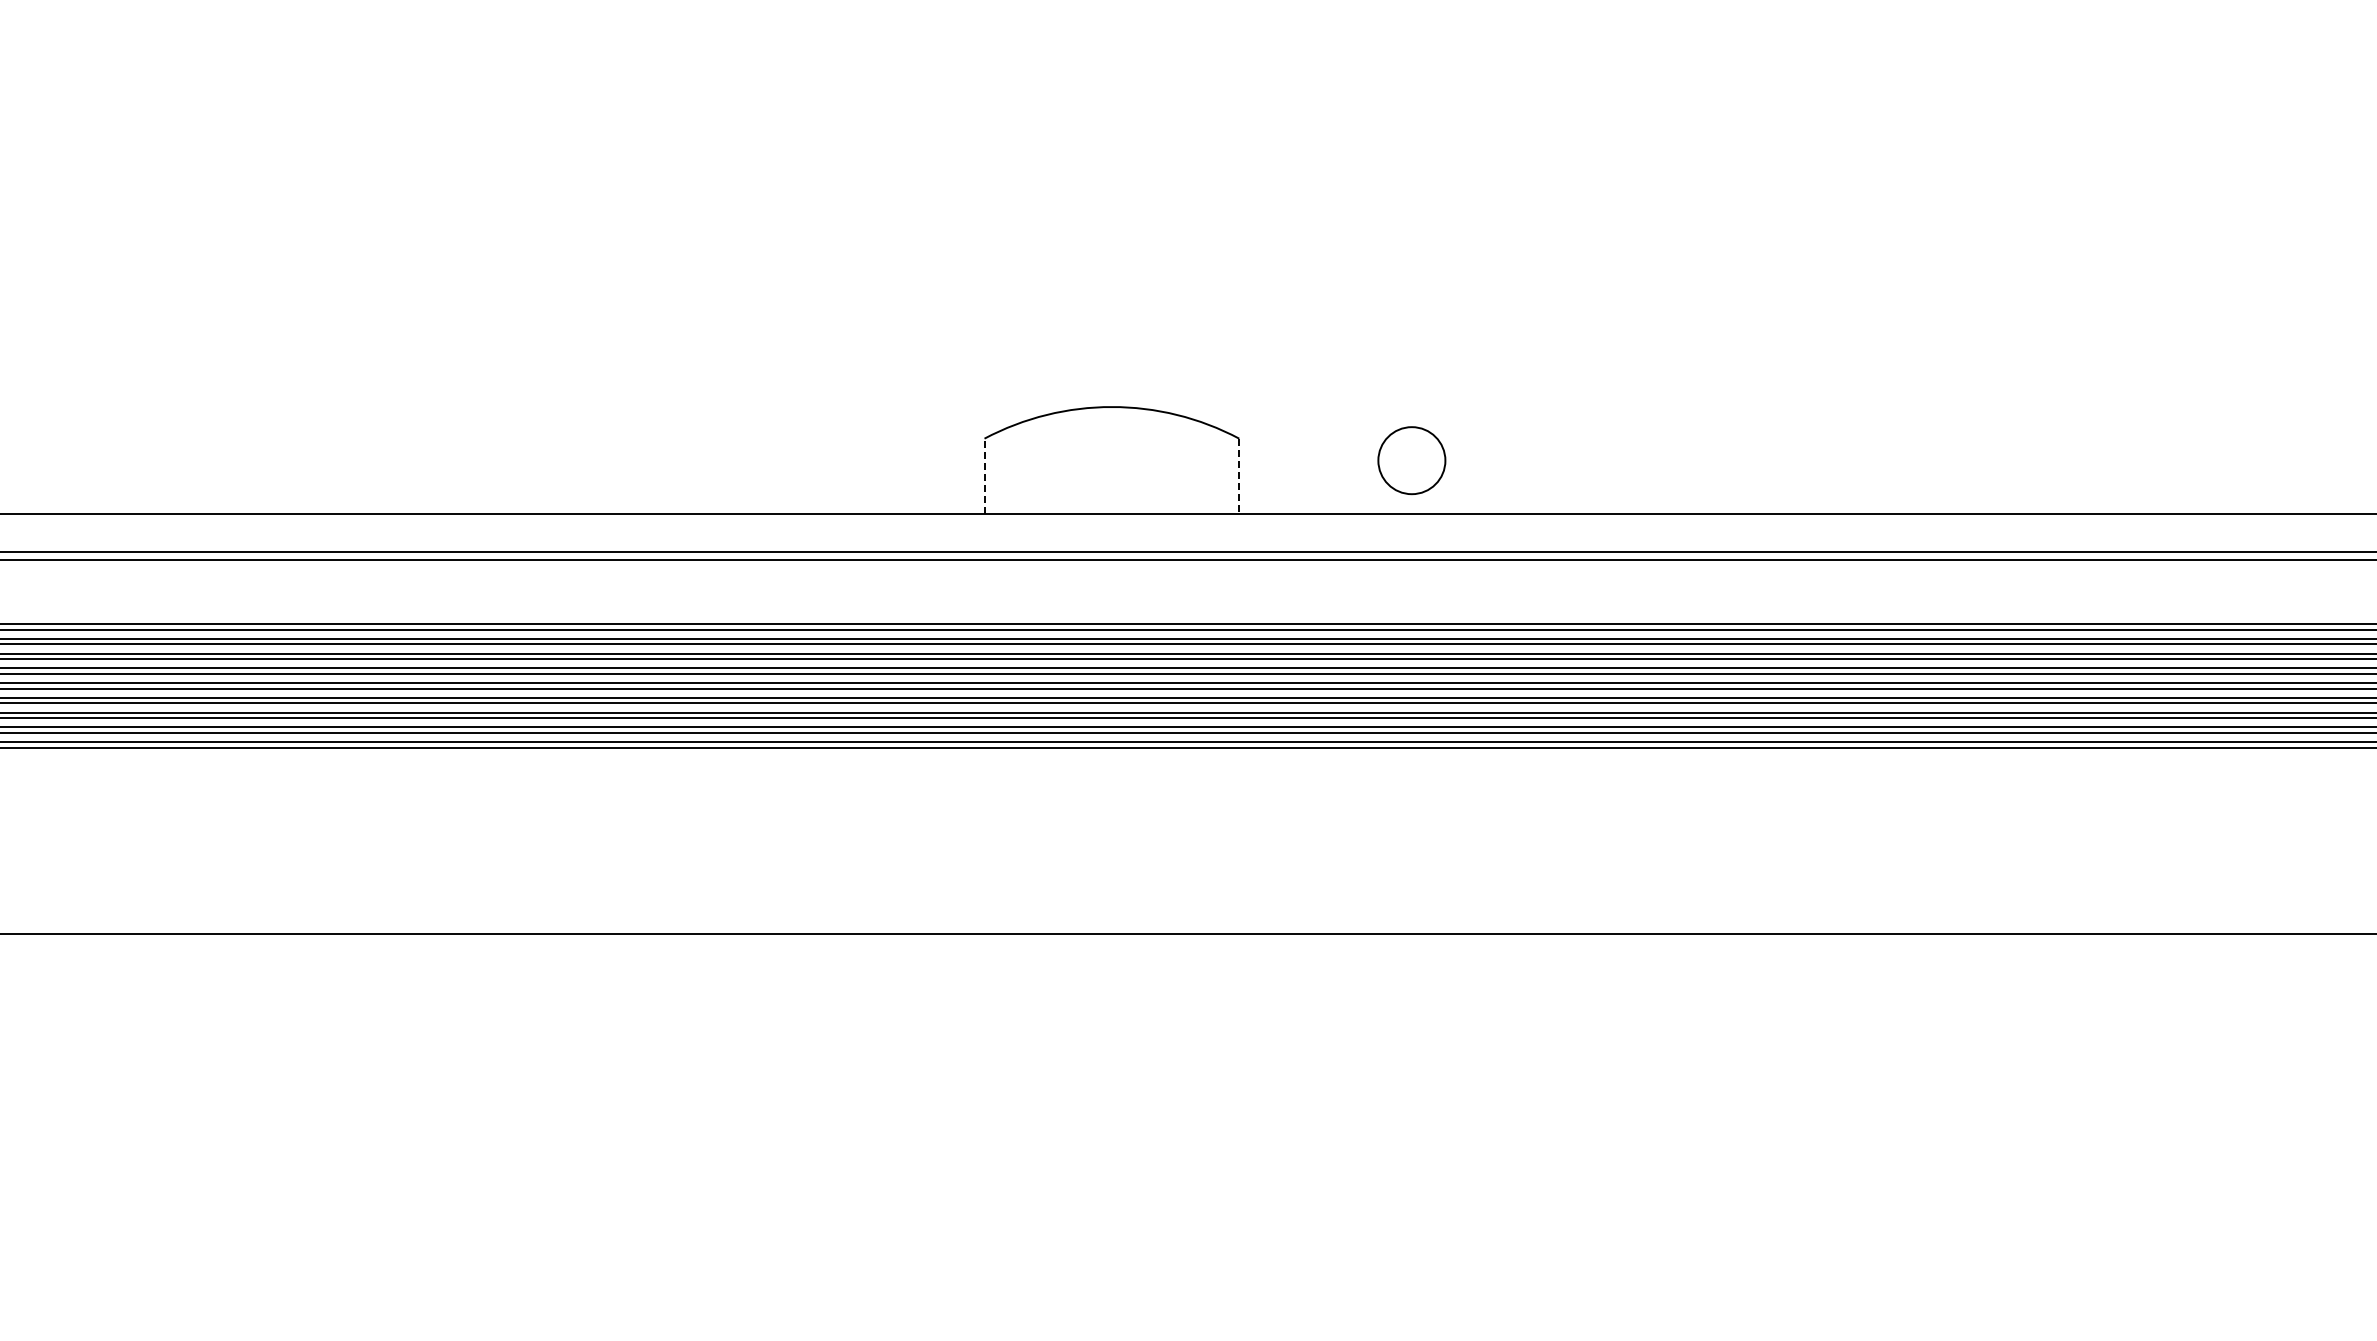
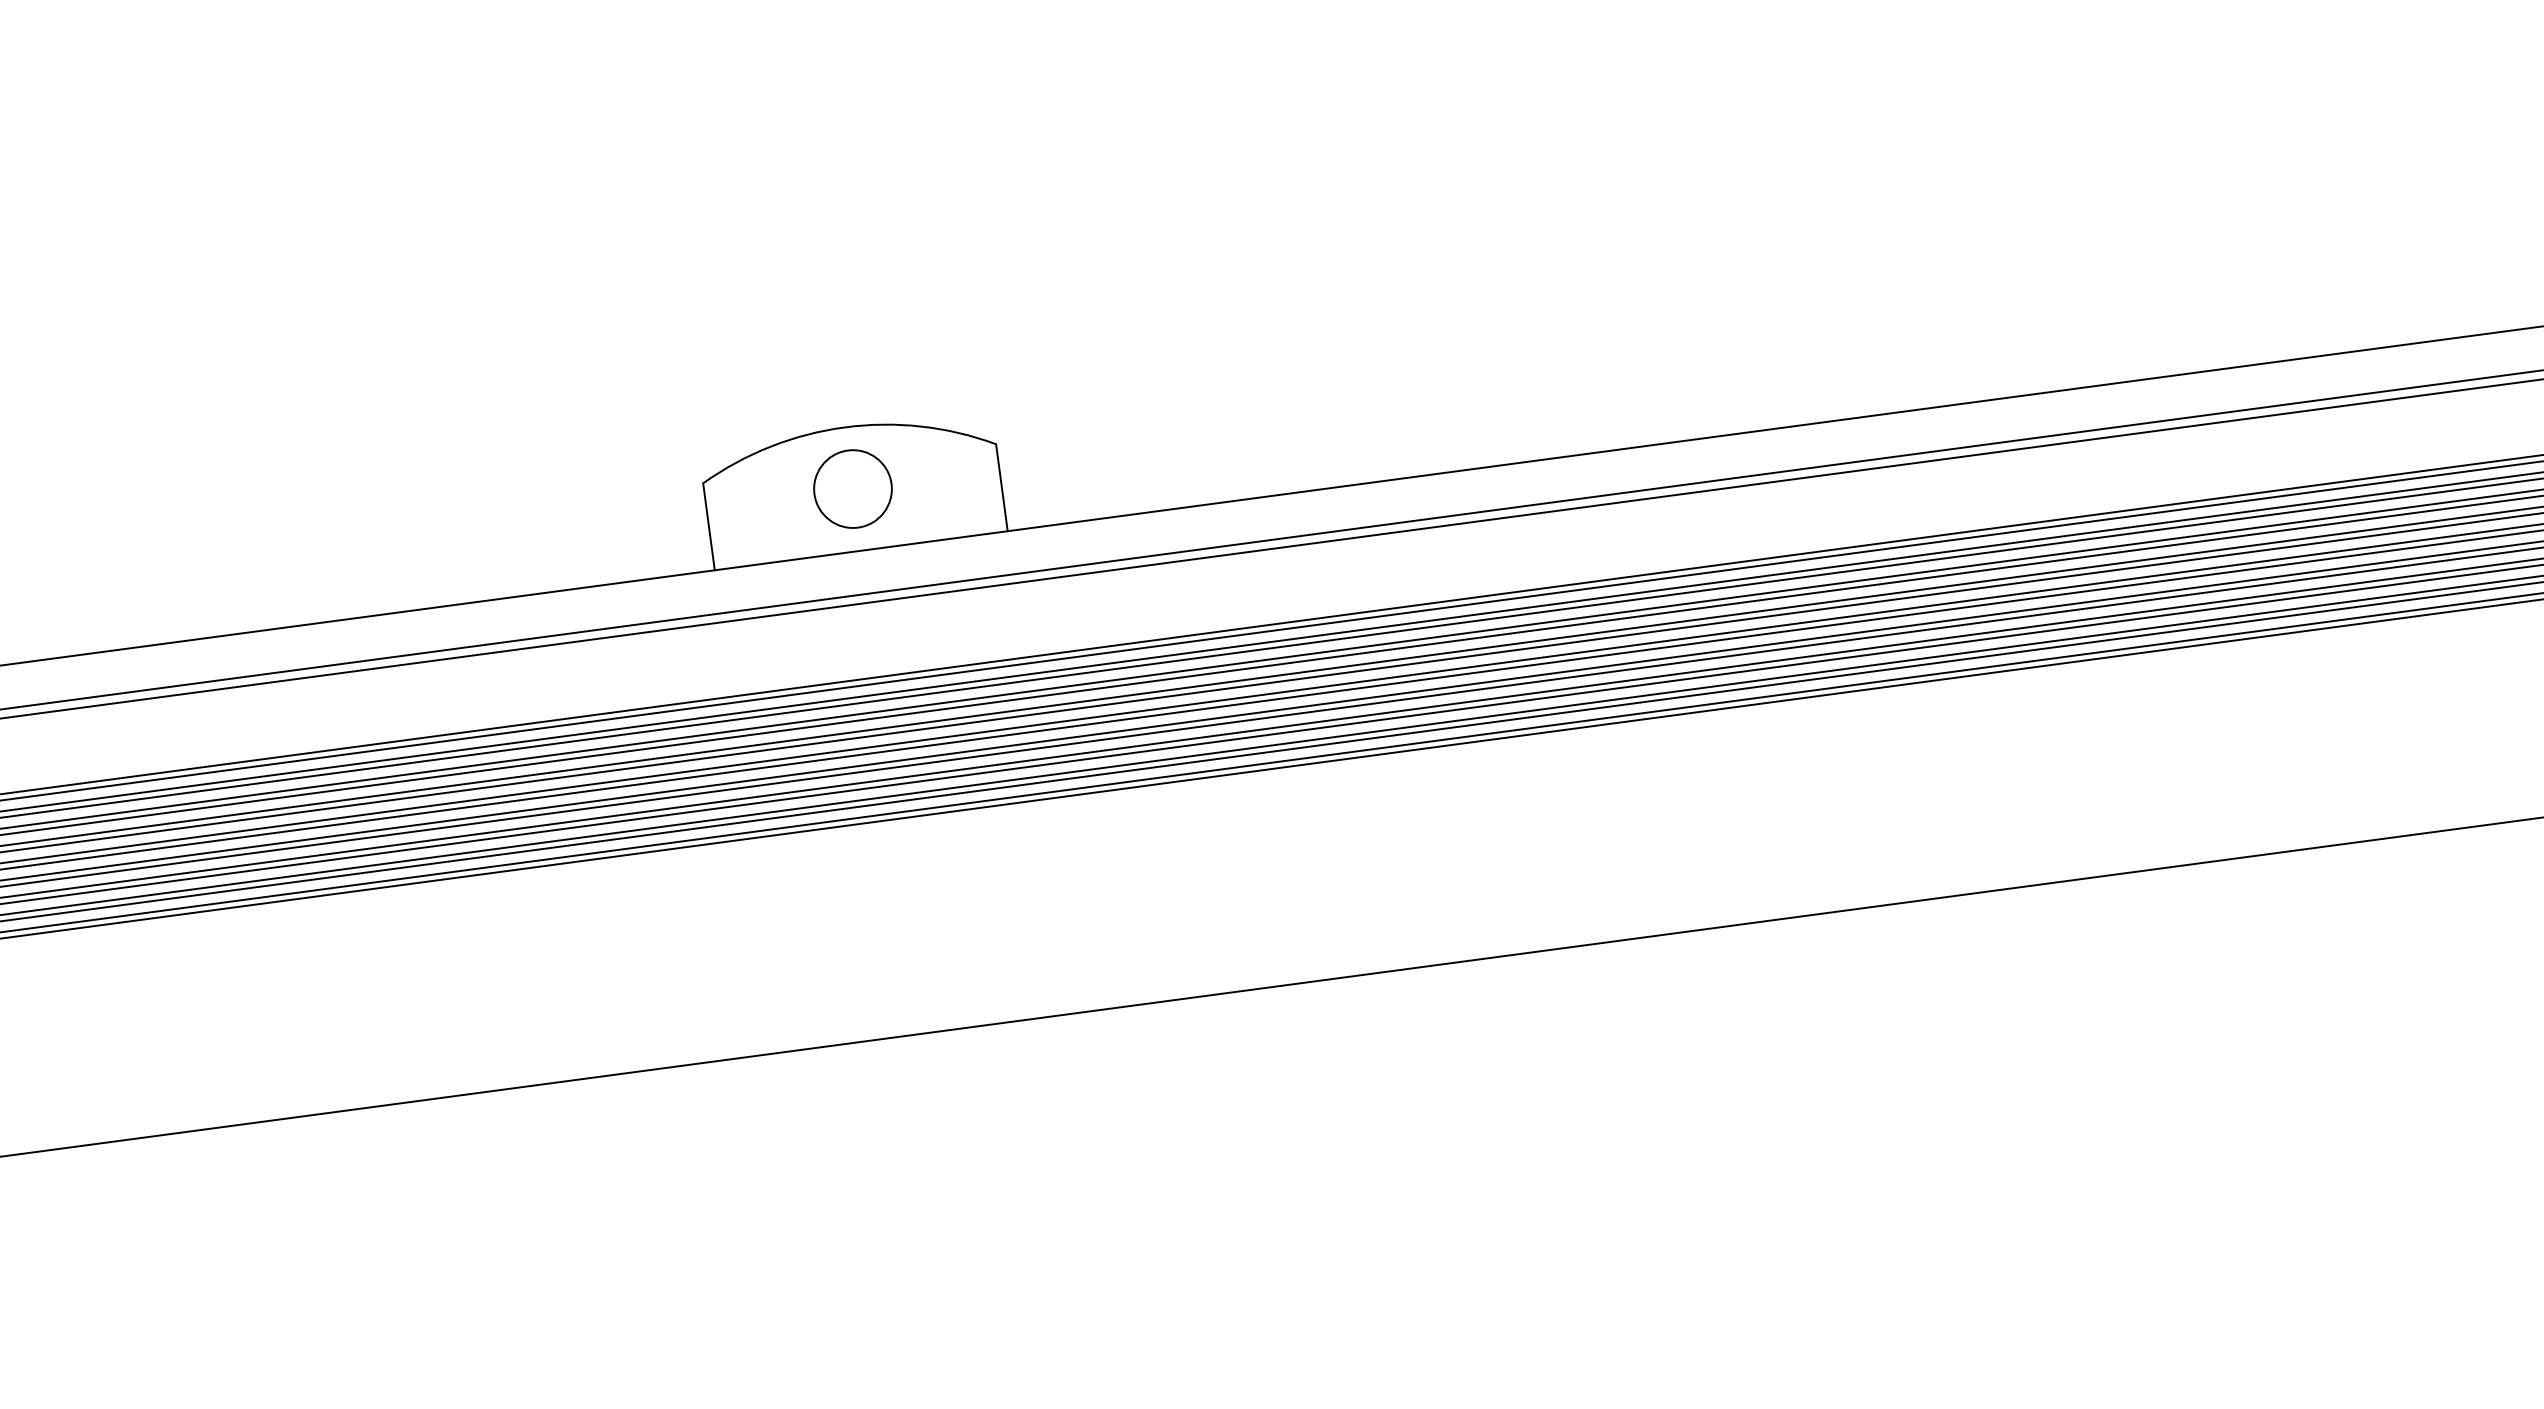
circle: (1411, 460) -> (852, 488), moved
line: (984, 476) -> (708, 526), dashed -> solid
line: (1239, 476) -> (1002, 487), dashed -> solid

